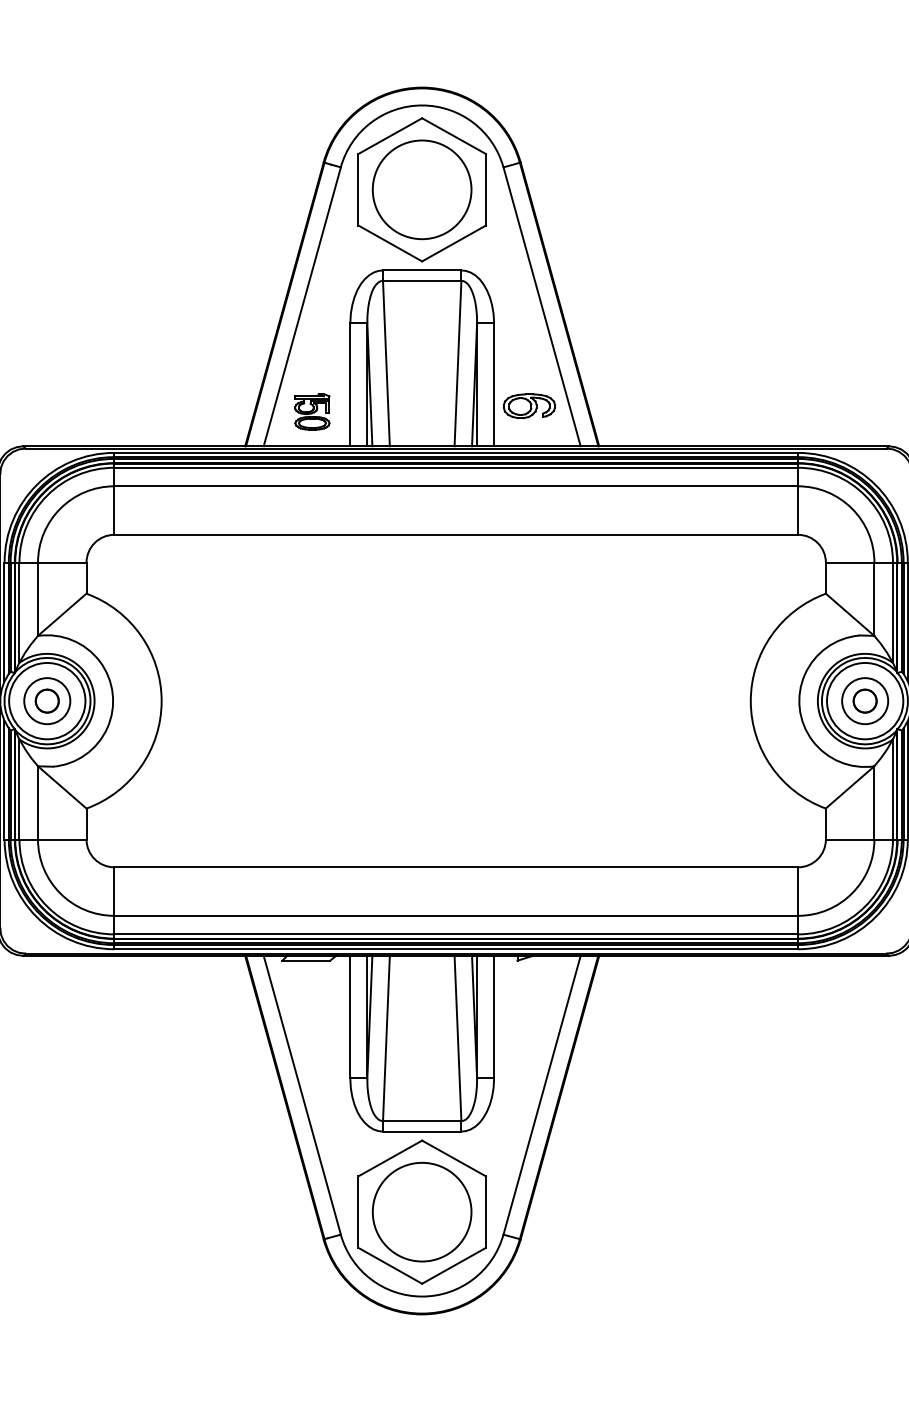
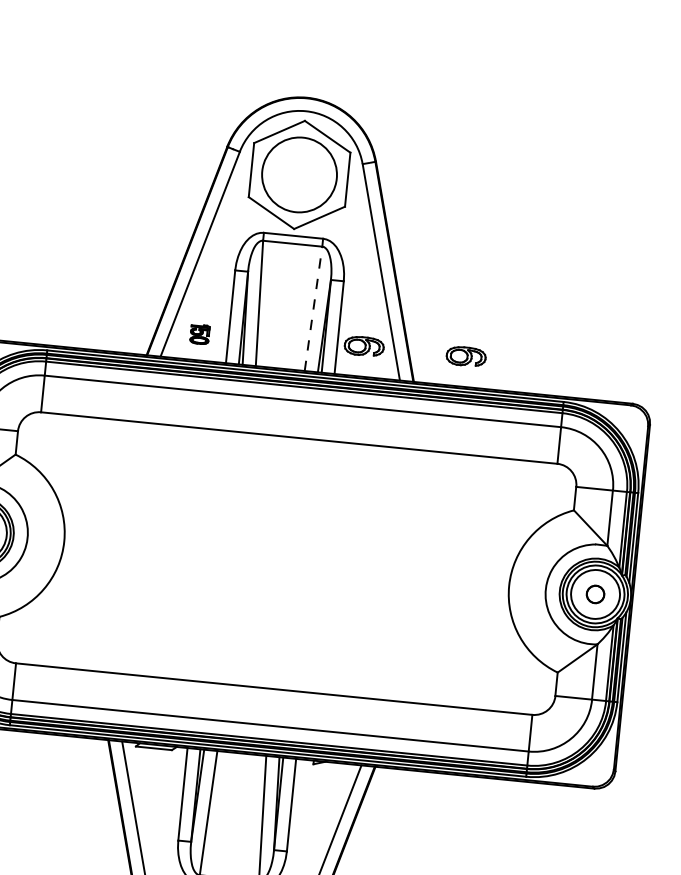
line: (457, 363) -> (313, 308), solid -> dashed
part: (664, 406) -> (466, 356), added
part: (312, 411) -> (200, 334), size x0.7
circle: (865, 701) -> (595, 594), size x1.4

